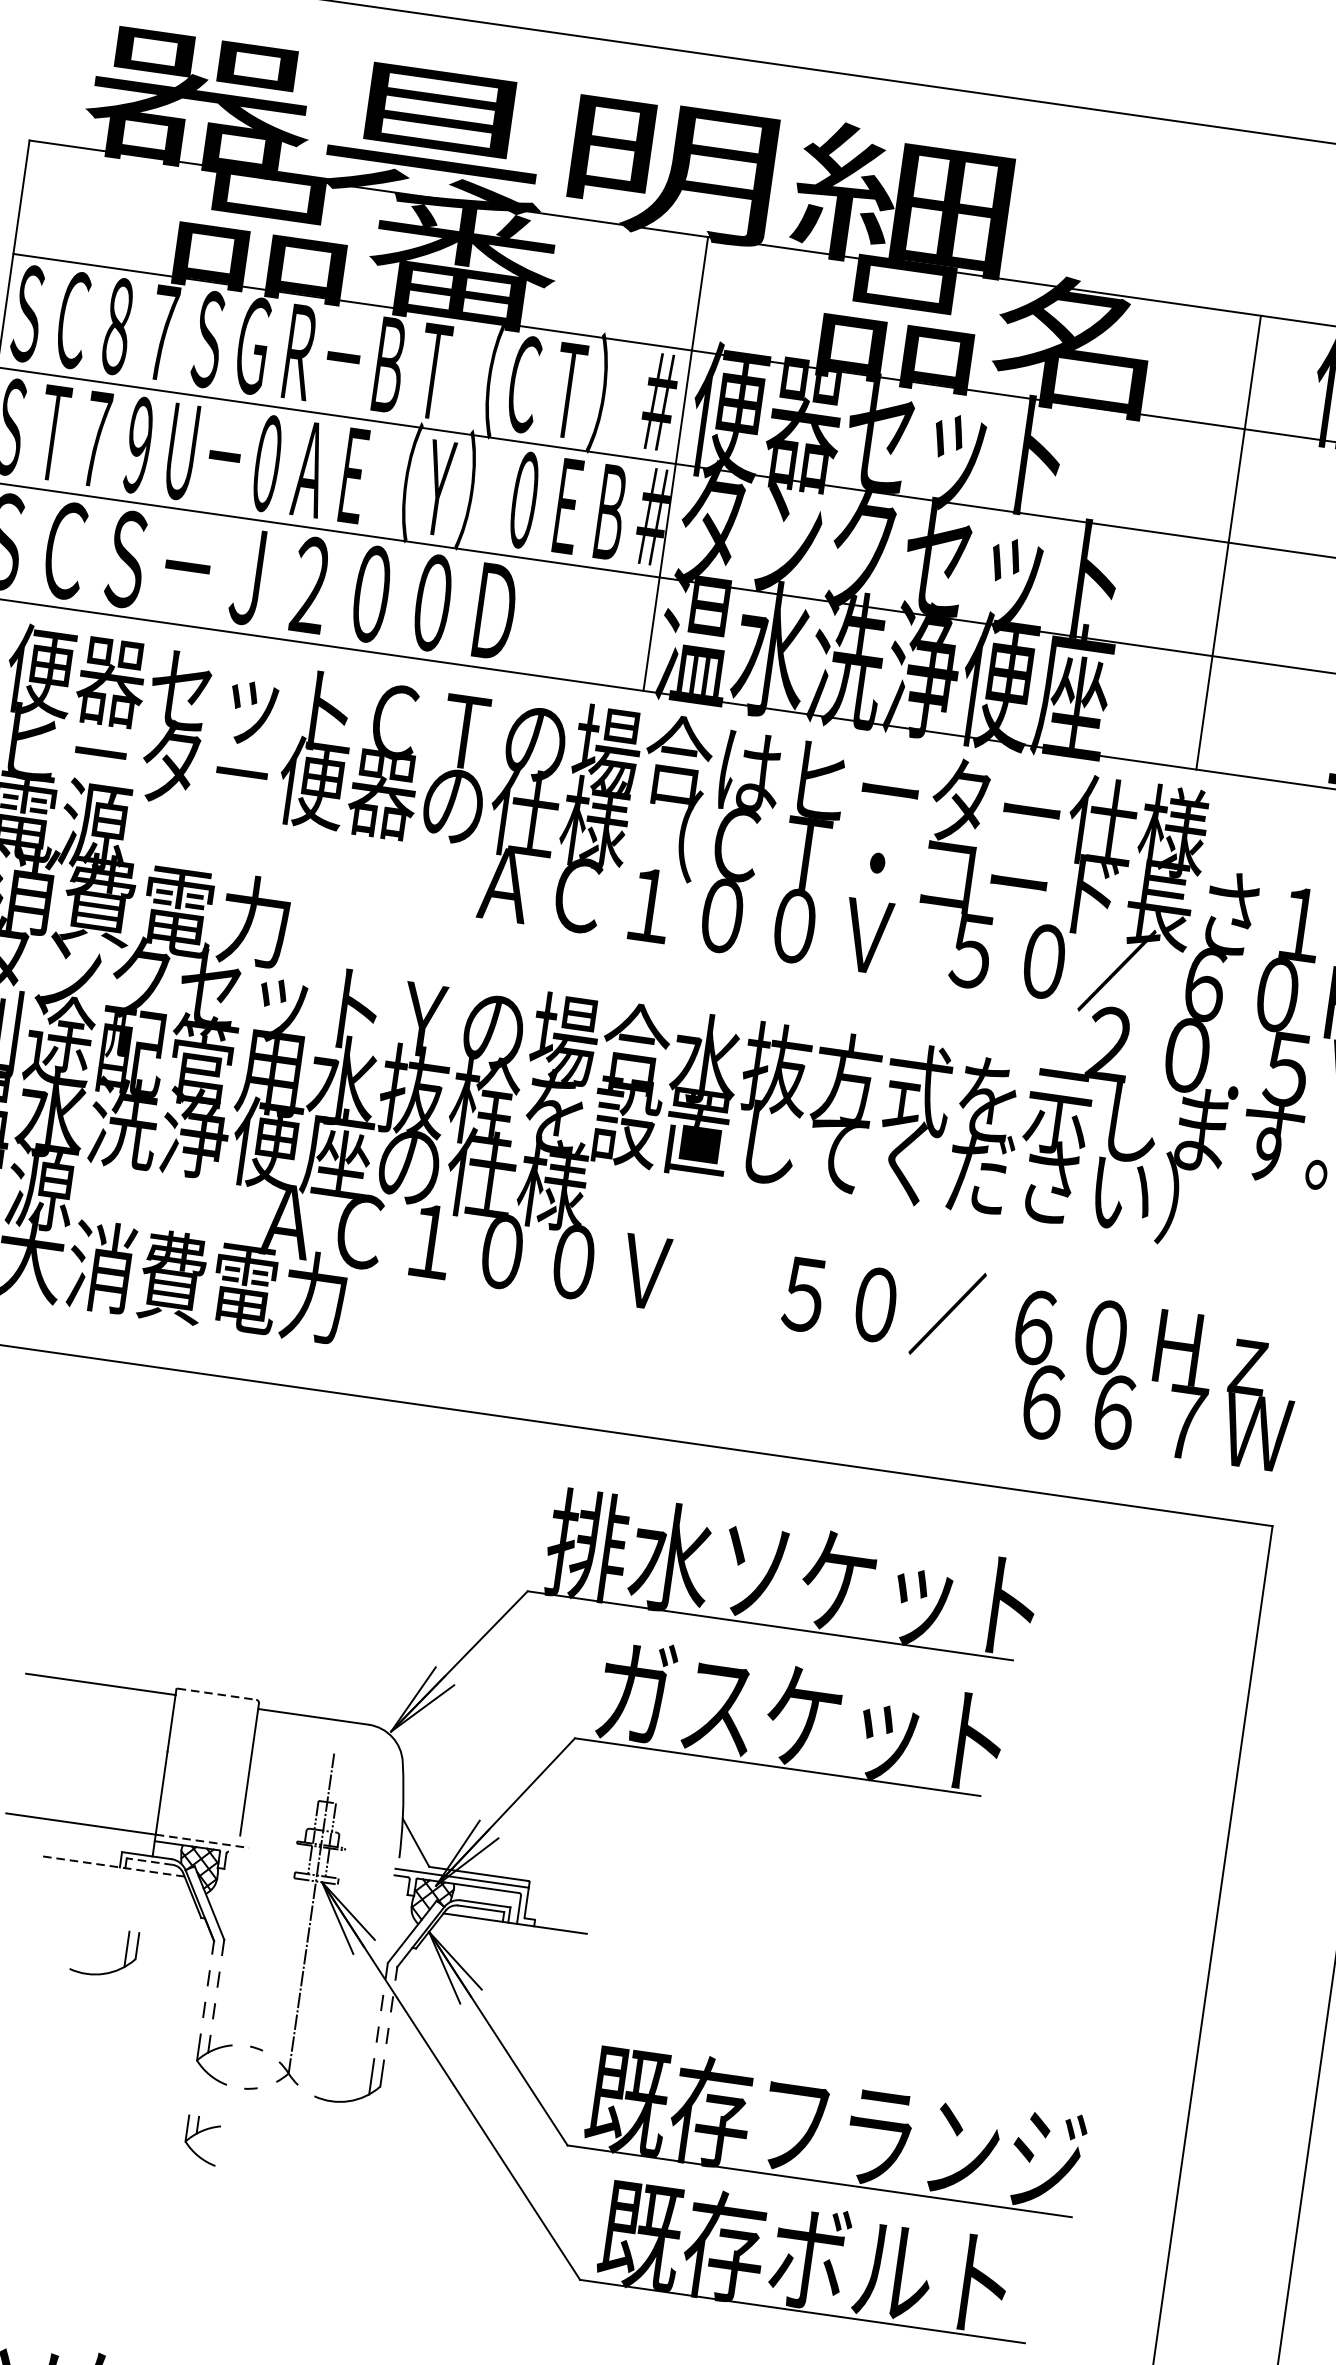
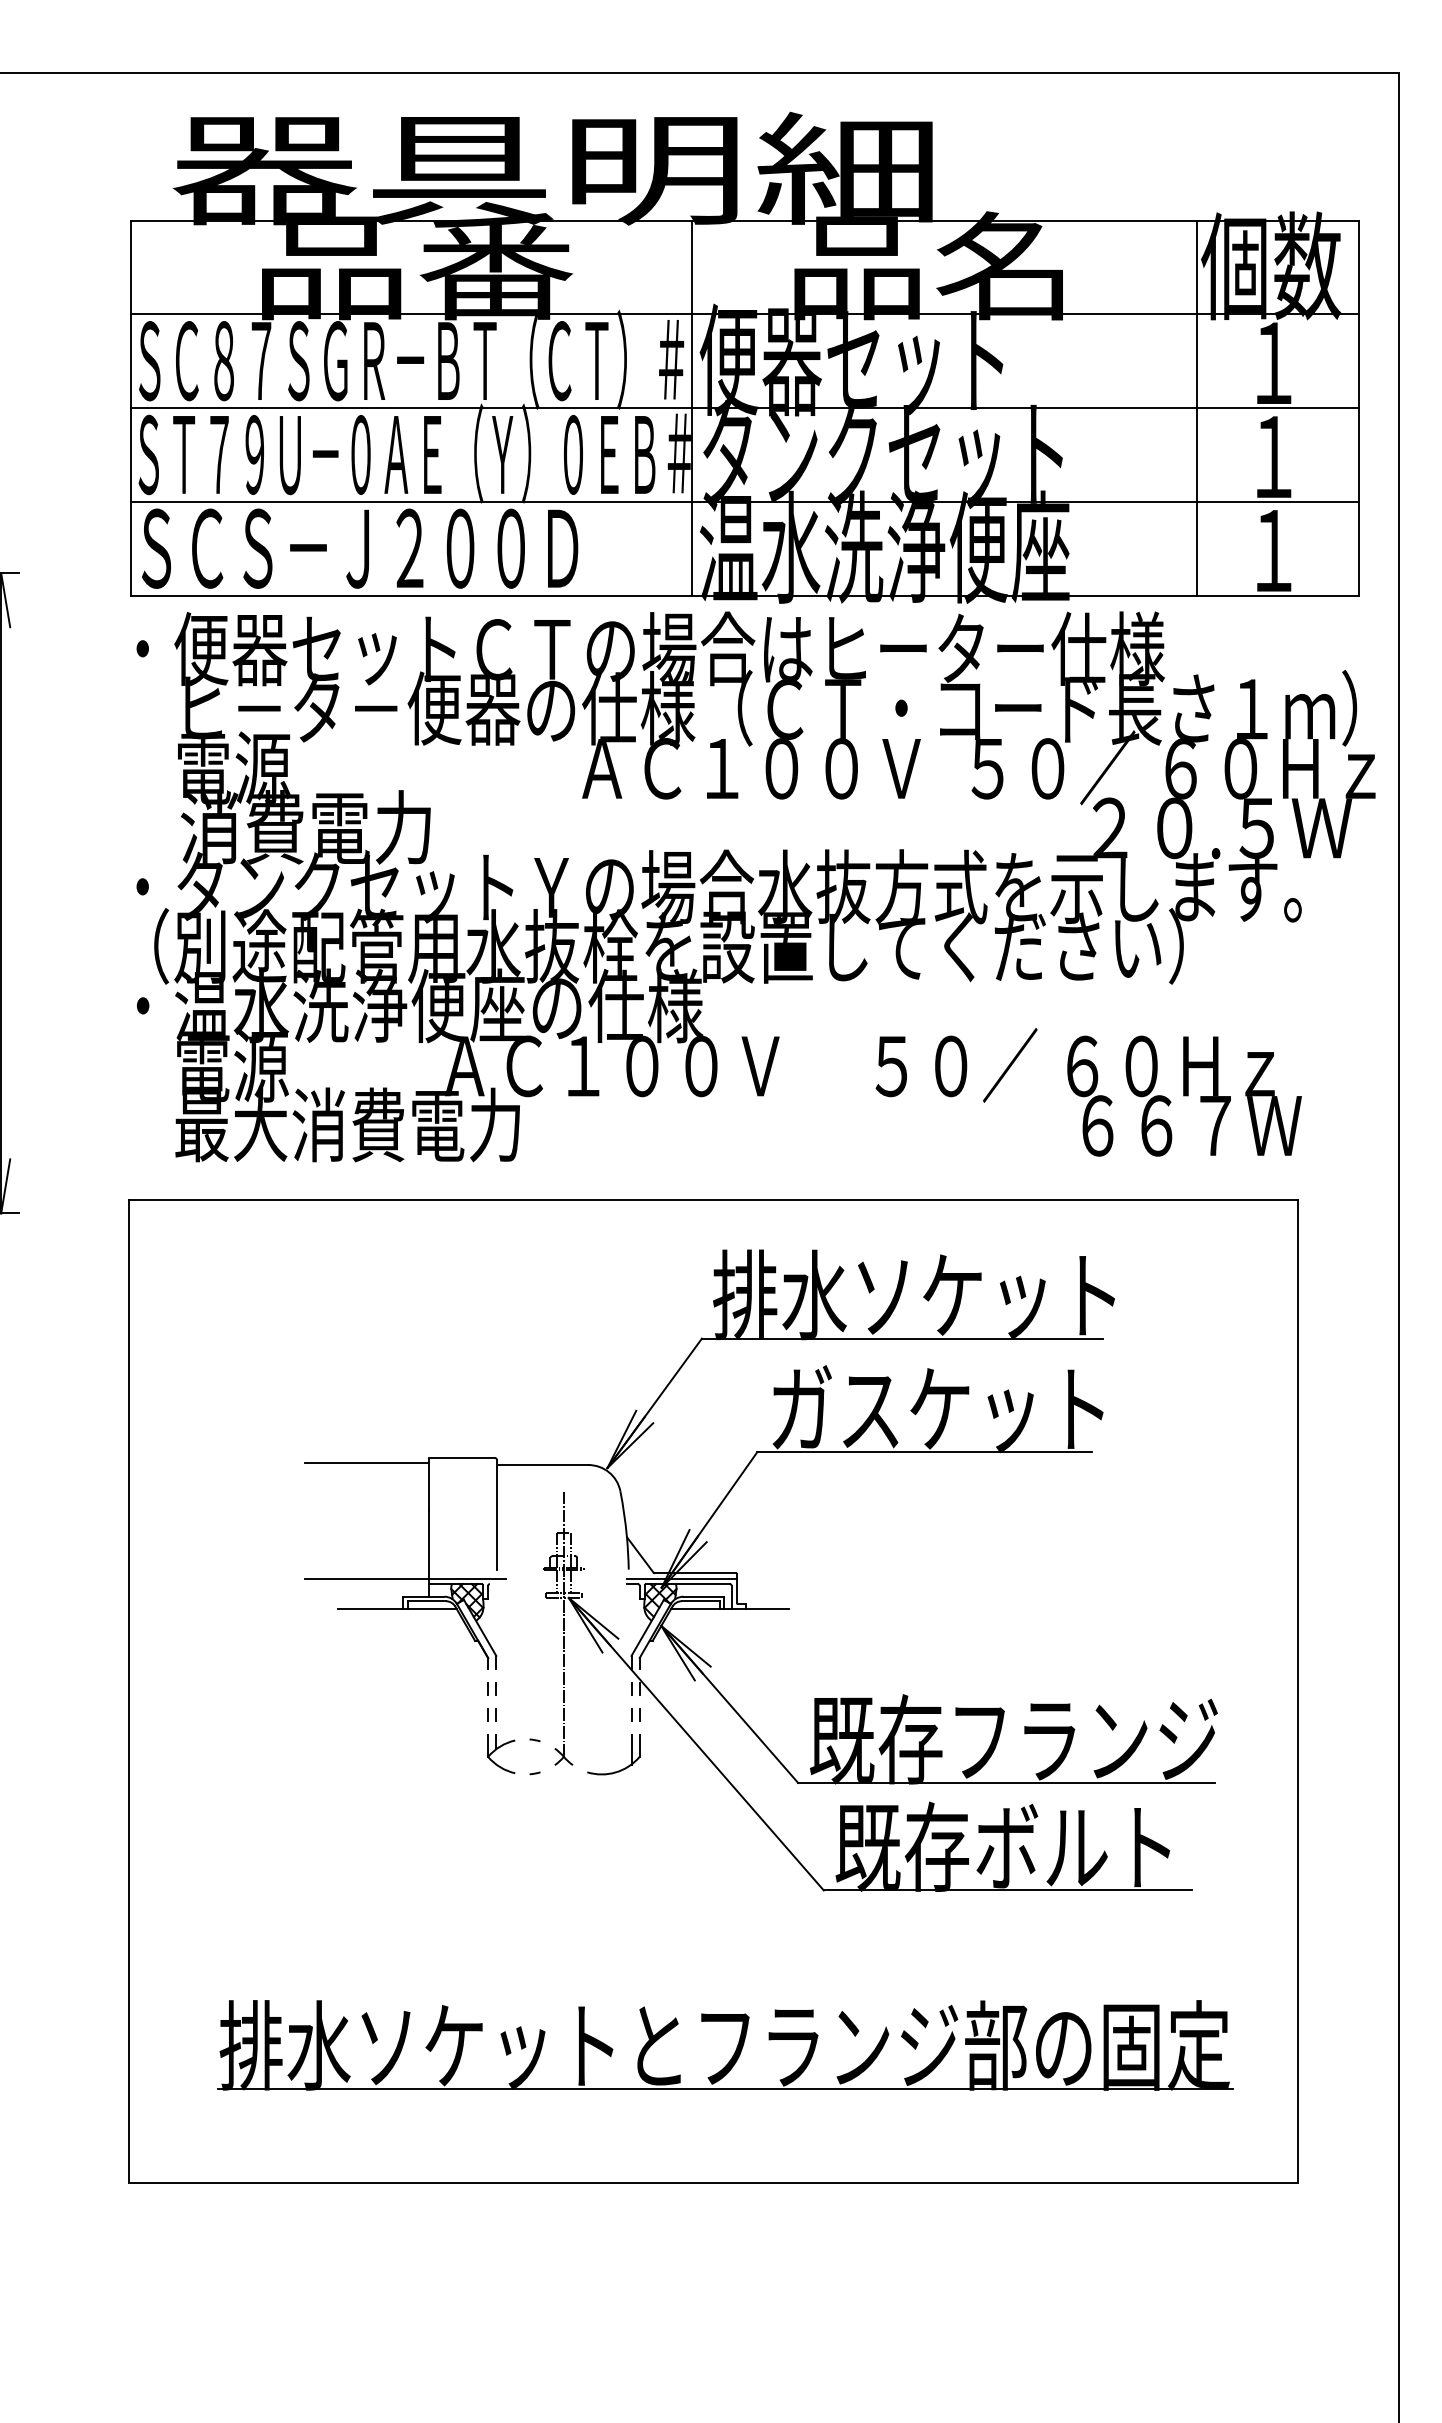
line: (1228, 541) -> (1196, 407), moved
line: (217, 1693) -> (462, 1457), dashed -> solid
line: (202, 1841) -> (467, 1578), dashed -> solid
line: (149, 1861) -> (426, 1601), dashed -> solid
line: (112, 1866) -> (397, 1609), dashed -> solid
part: (106, 1971) -> (404, 1695), removed
part: (202, 2139) -> (501, 1820), removed

